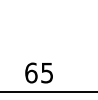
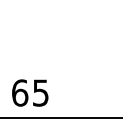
text: (38, 72) -> (29, 92), moved

